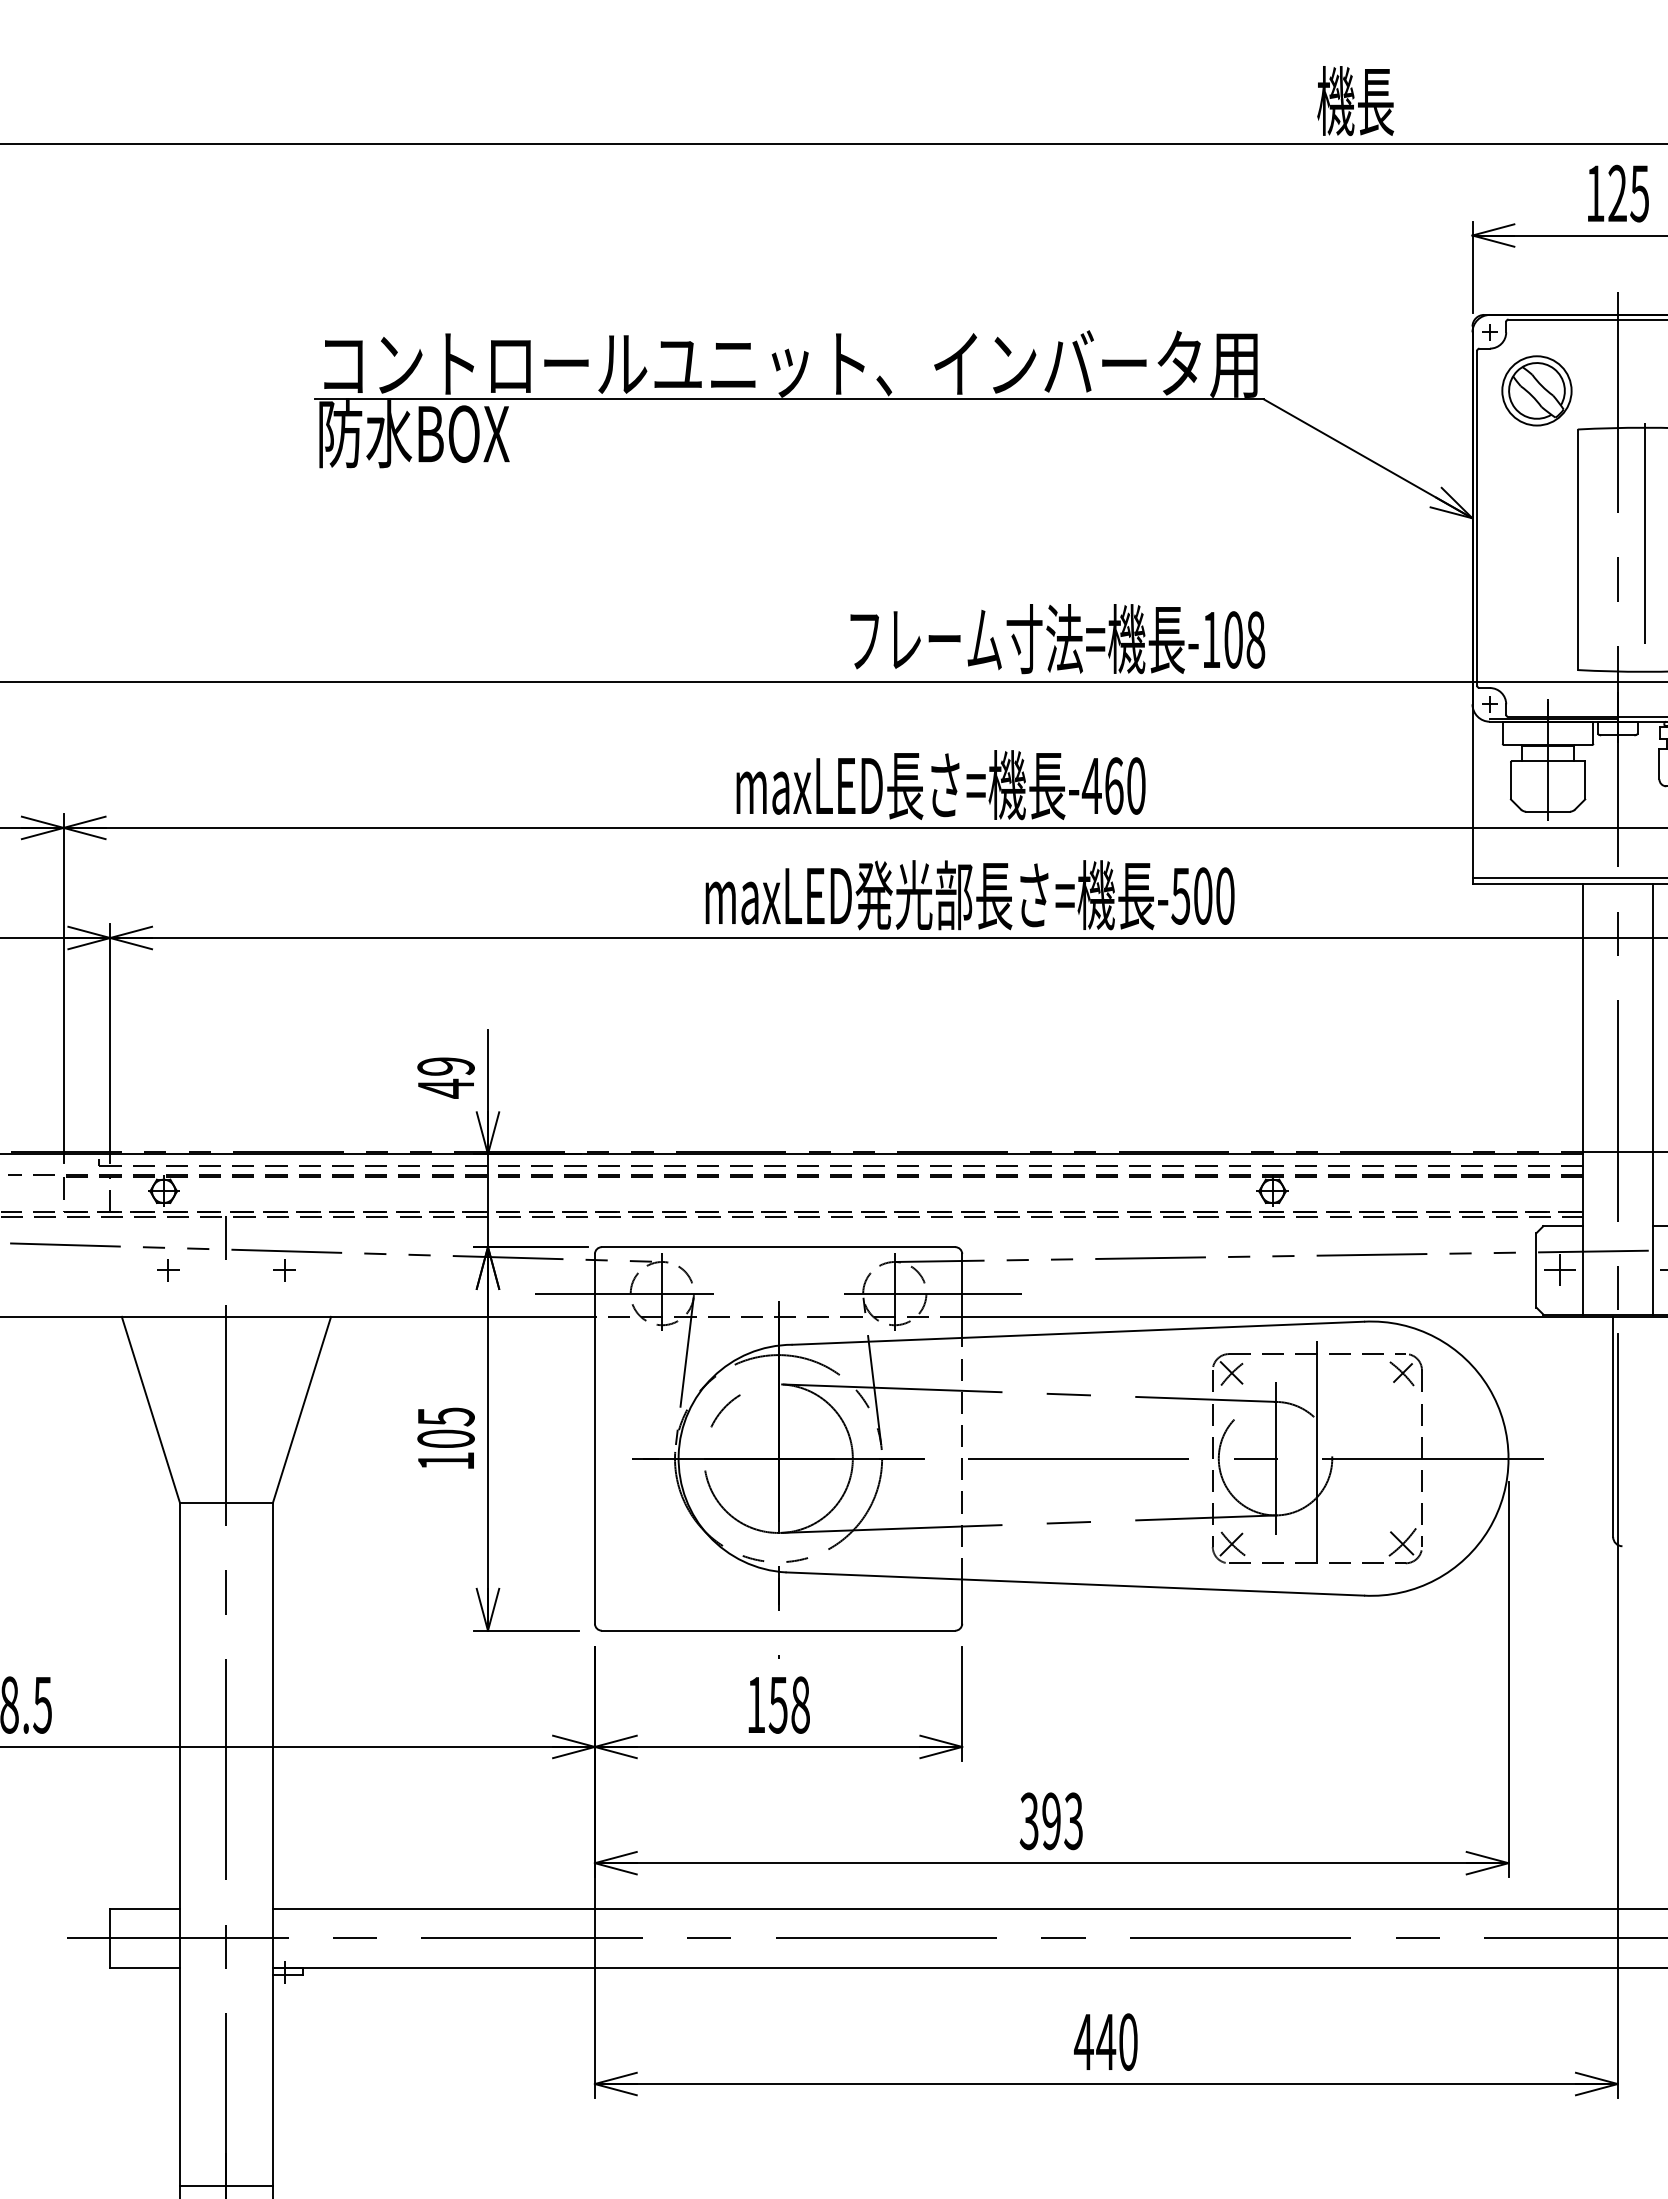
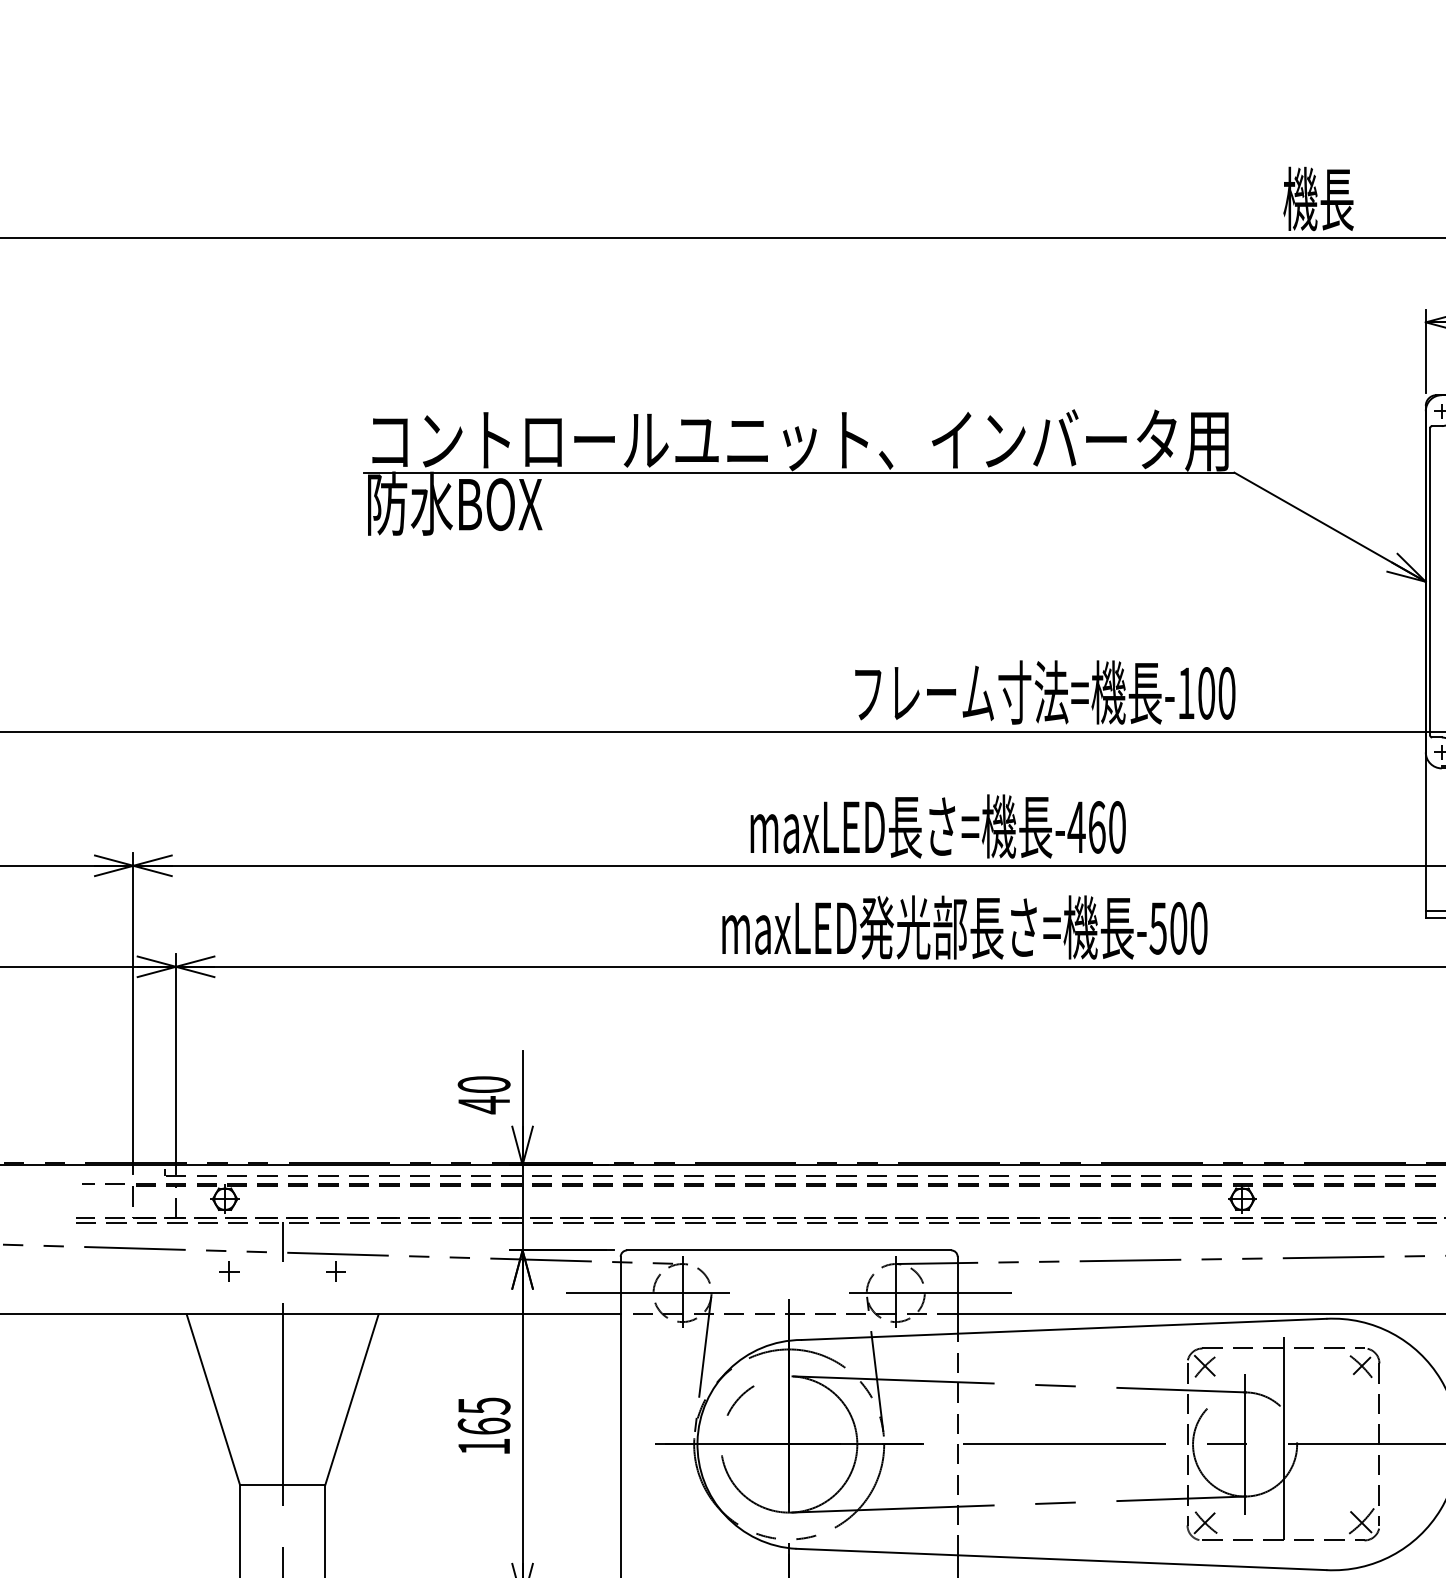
text: (1255, 639) -> (1226, 692), -108 -> -100
text: (445, 1066) -> (483, 1084), 49 -> 40
text: (445, 1438) -> (483, 1425), 105 -> 165

